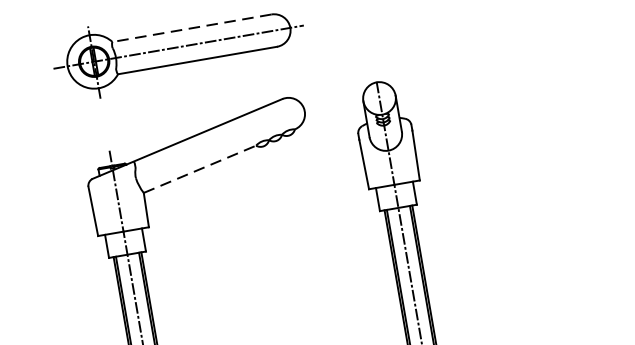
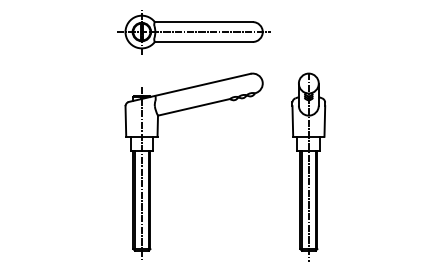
line: (191, 28) -> (203, 22), dashed -> solid
line: (200, 169) -> (194, 107), dashed -> solid

